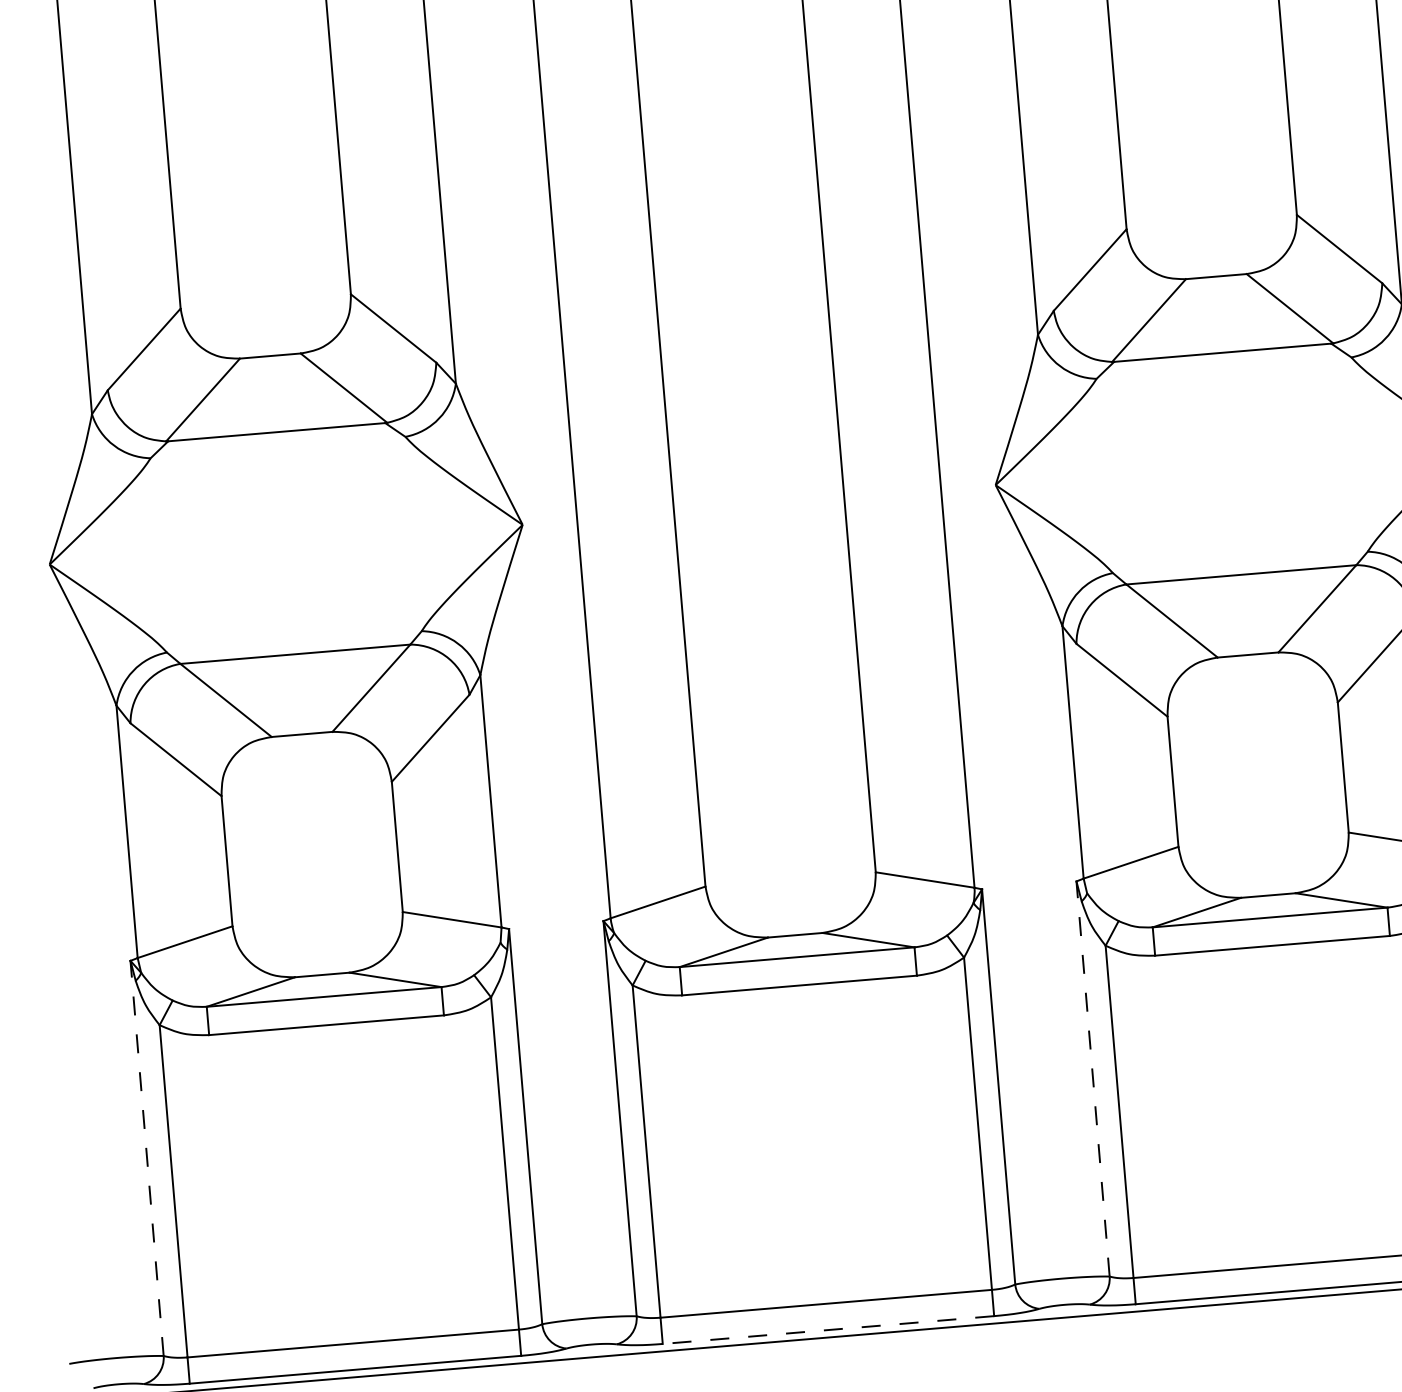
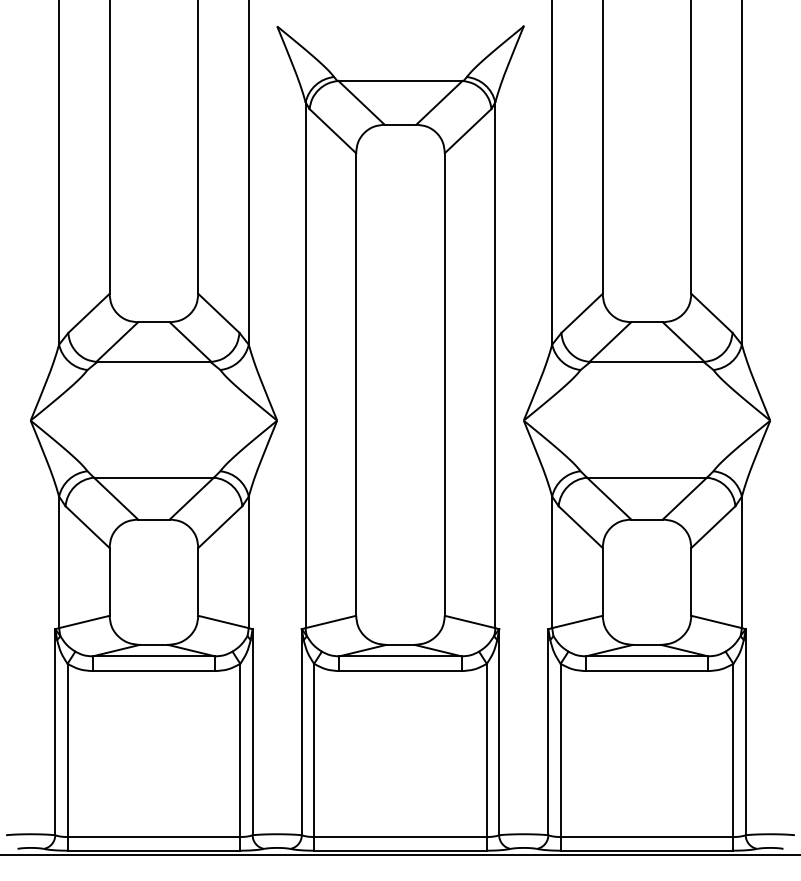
line: (1093, 1079) -> (548, 732), dashed -> solid
line: (147, 1158) -> (55, 732), dashed -> solid
line: (826, 1329) -> (399, 850), dashed -> solid

